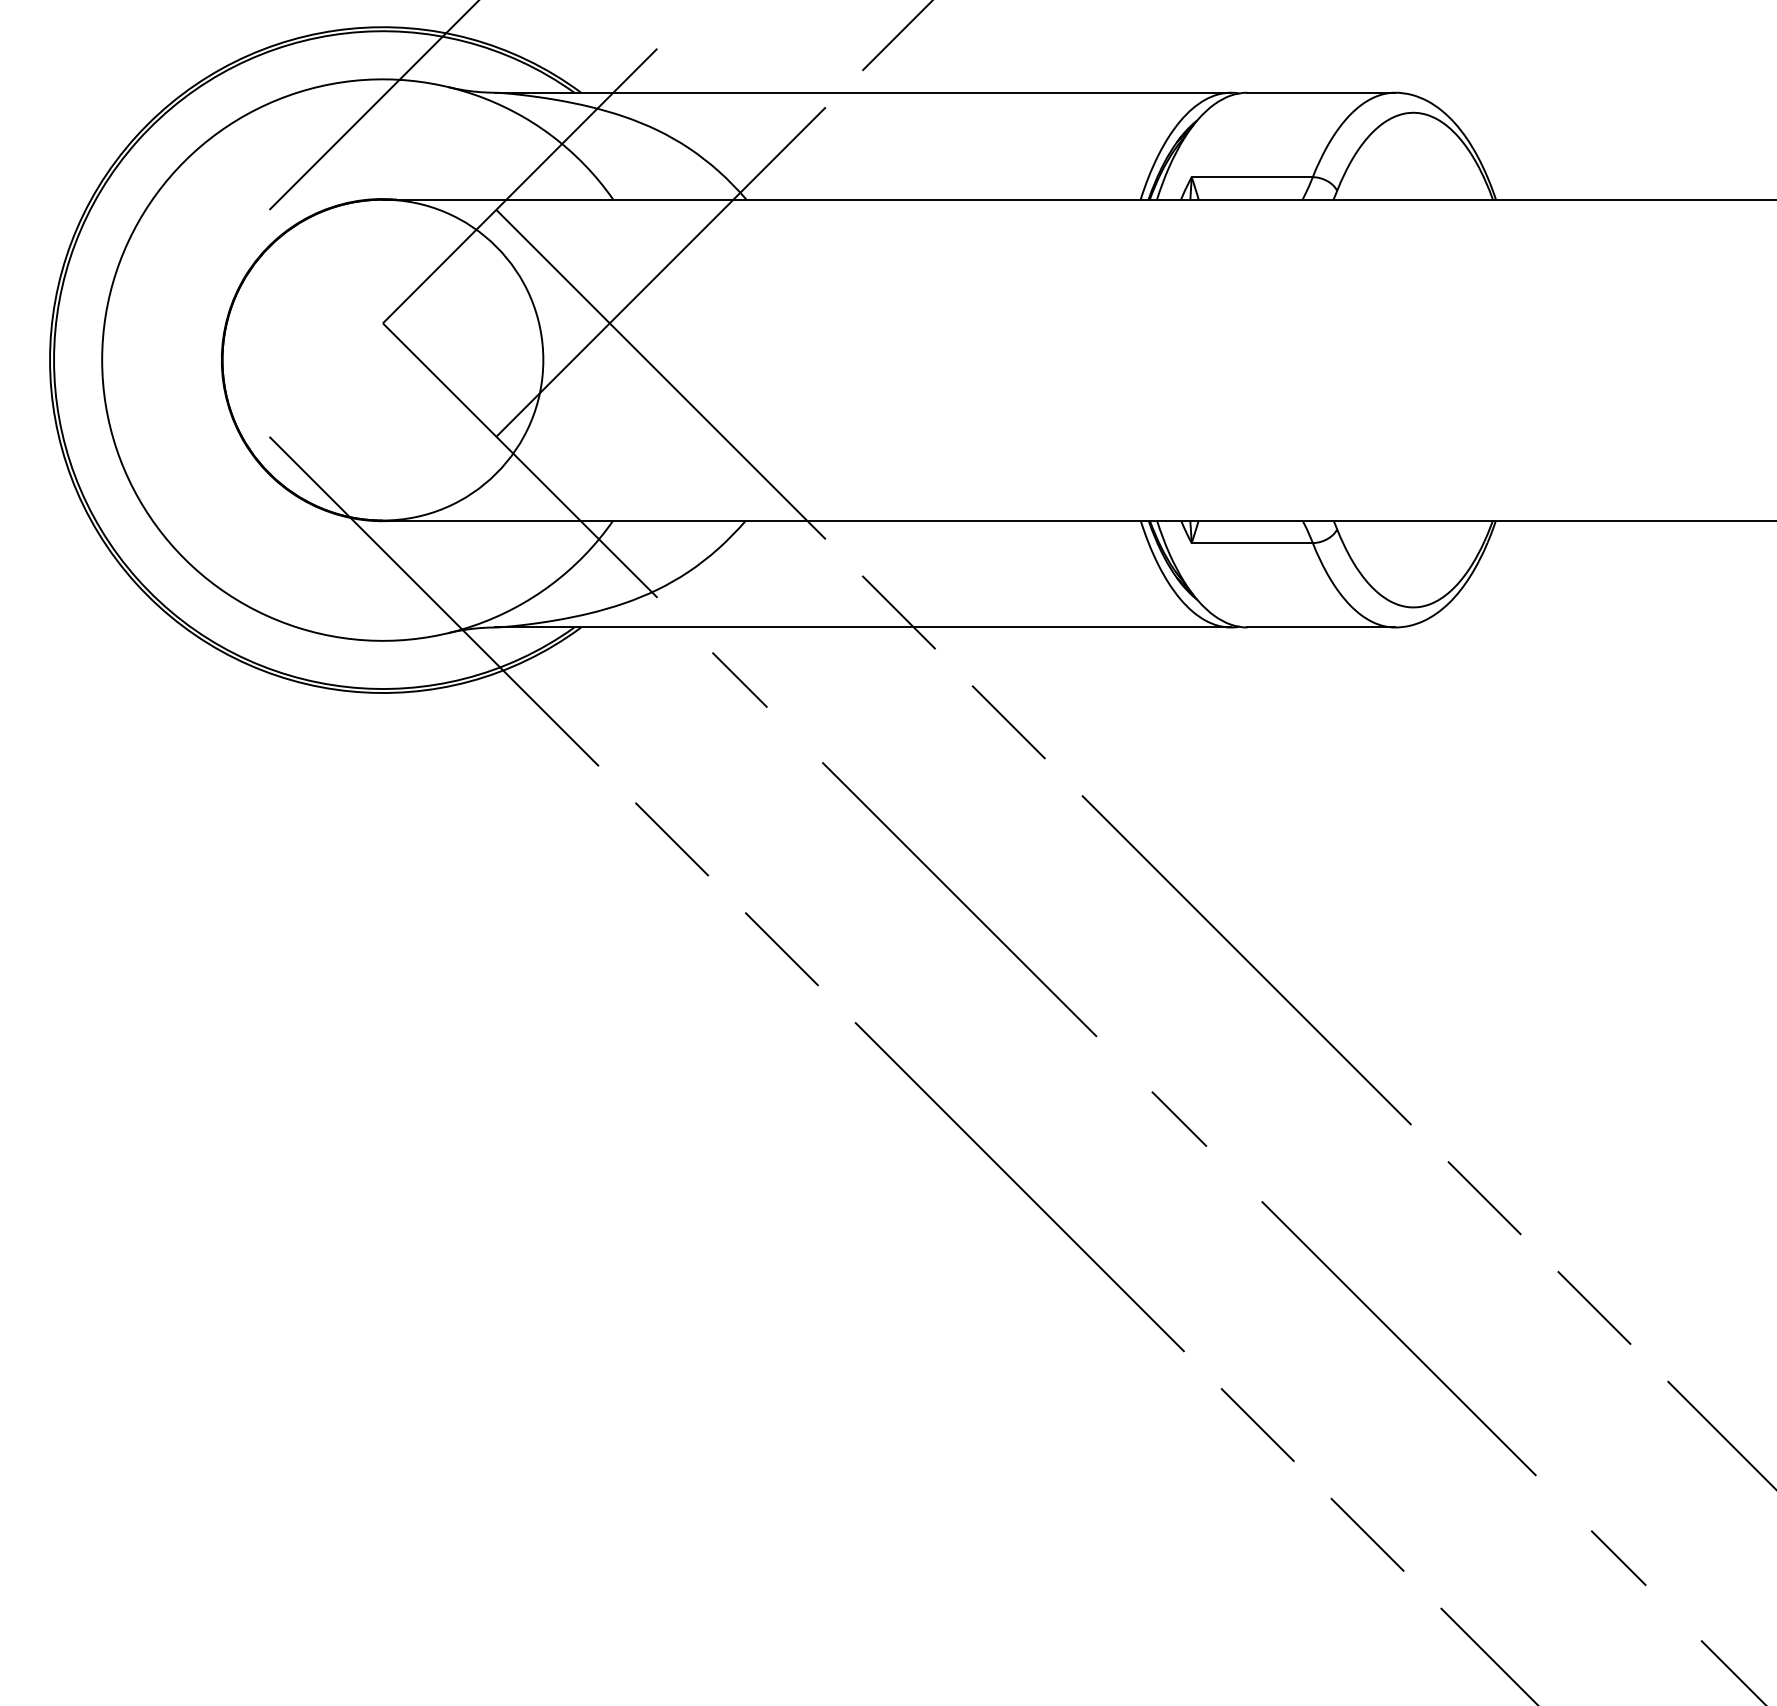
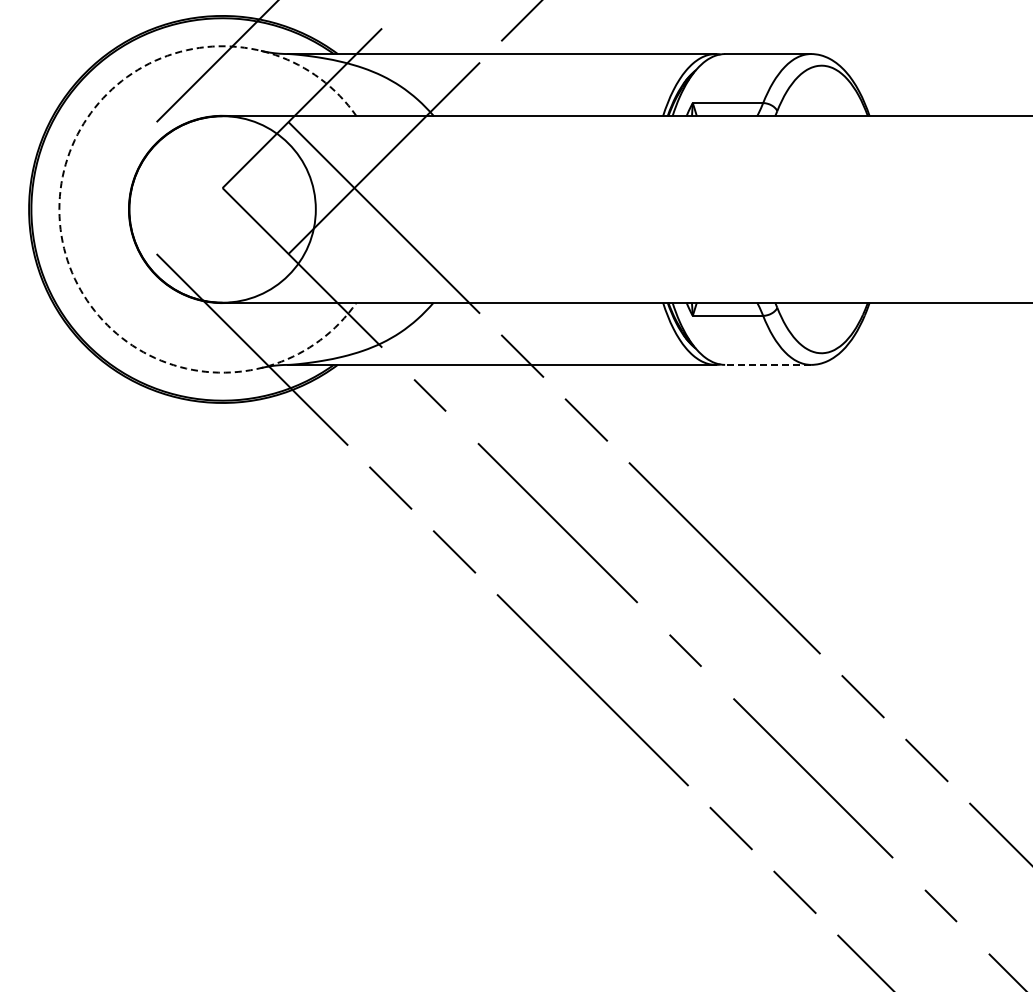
arc: (102, 360) -> (59, 209), solid -> dashed
line: (1321, 626) -> (768, 364), solid -> dashed

